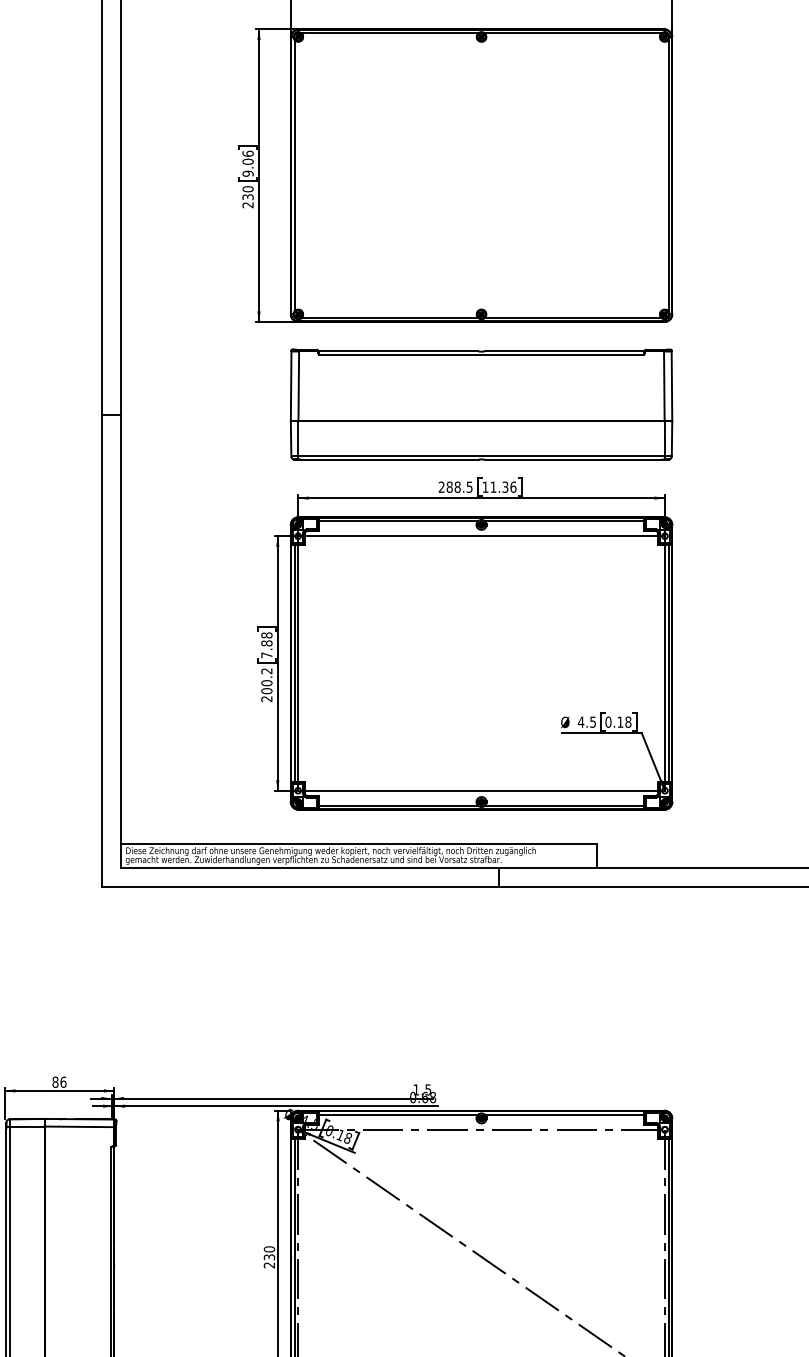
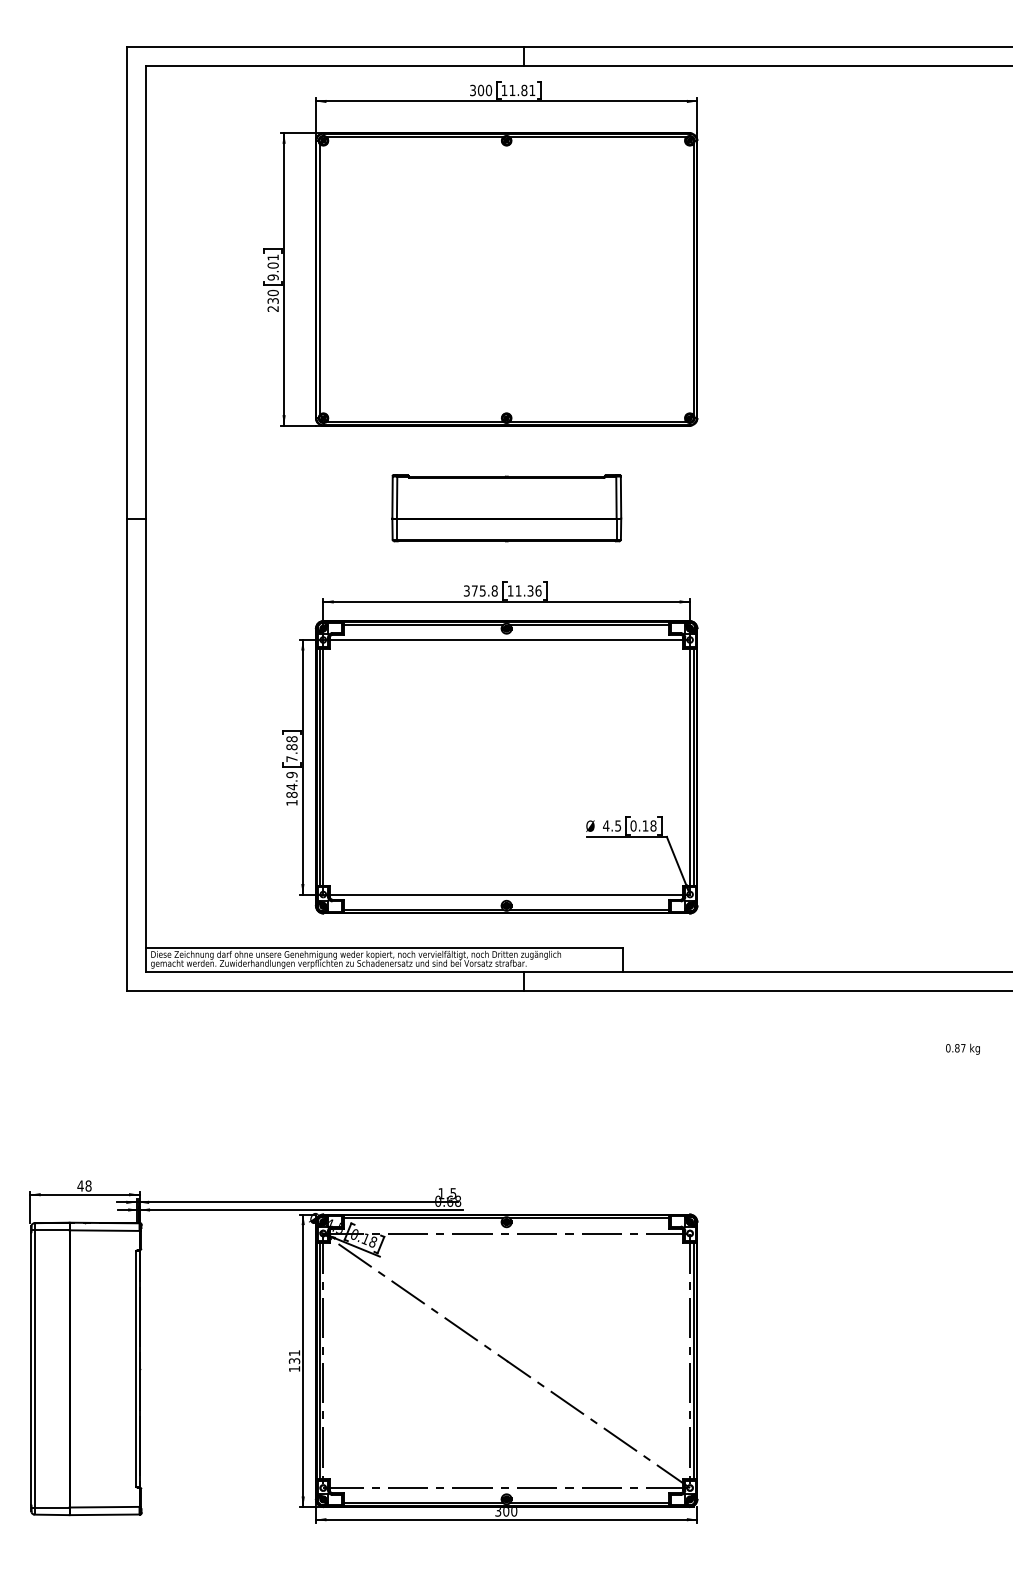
text: (247, 153) -> (272, 257), 9.06 -> 9.01
part: (481, 404) -> (506, 508), size x0.6
text: (455, 486) -> (480, 590), 288.5 -> 375.8
text: (266, 684) -> (291, 788), 200.2 -> 184.9
text: (59, 1081) -> (84, 1185), 86 -> 48
text: (269, 1257) -> (294, 1361), 230 -> 131

